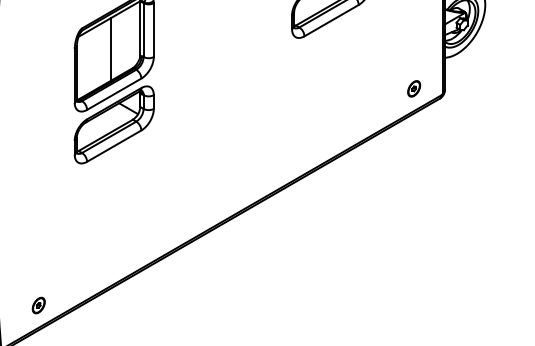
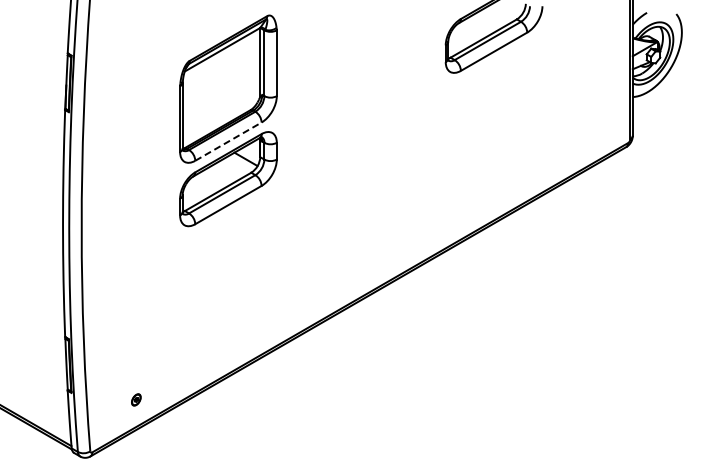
line: (111, 49) -> (225, 86), removed
part: (413, 88) -> (594, 134), removed
line: (114, 94) -> (228, 141), solid -> dashed
part: (38, 305) -> (136, 399), size x0.6

